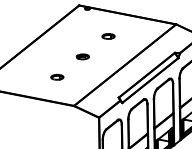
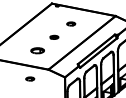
part: (57, 76) -> (37, 50), size x1.6
part: (46, 119) -> (30, 78), added

